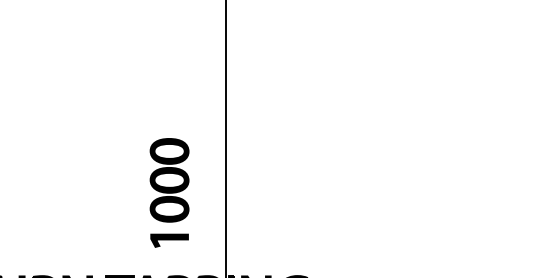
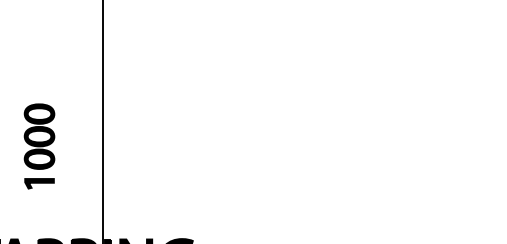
part: (169, 192) -> (39, 145), size x0.7

